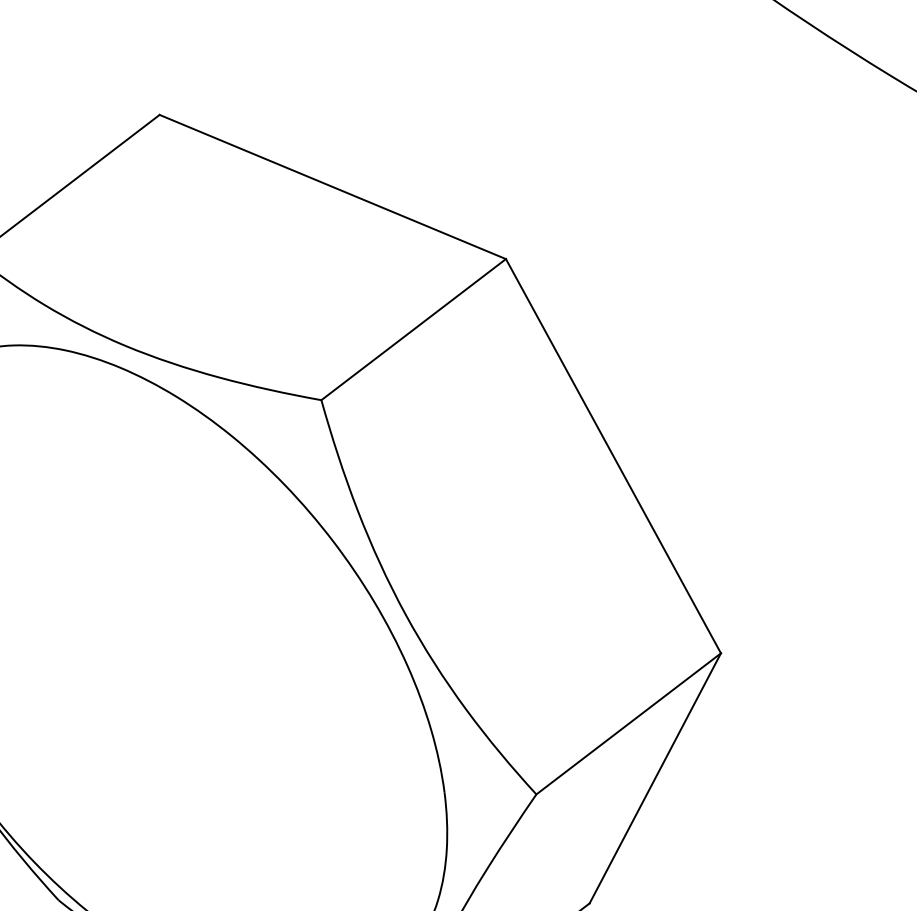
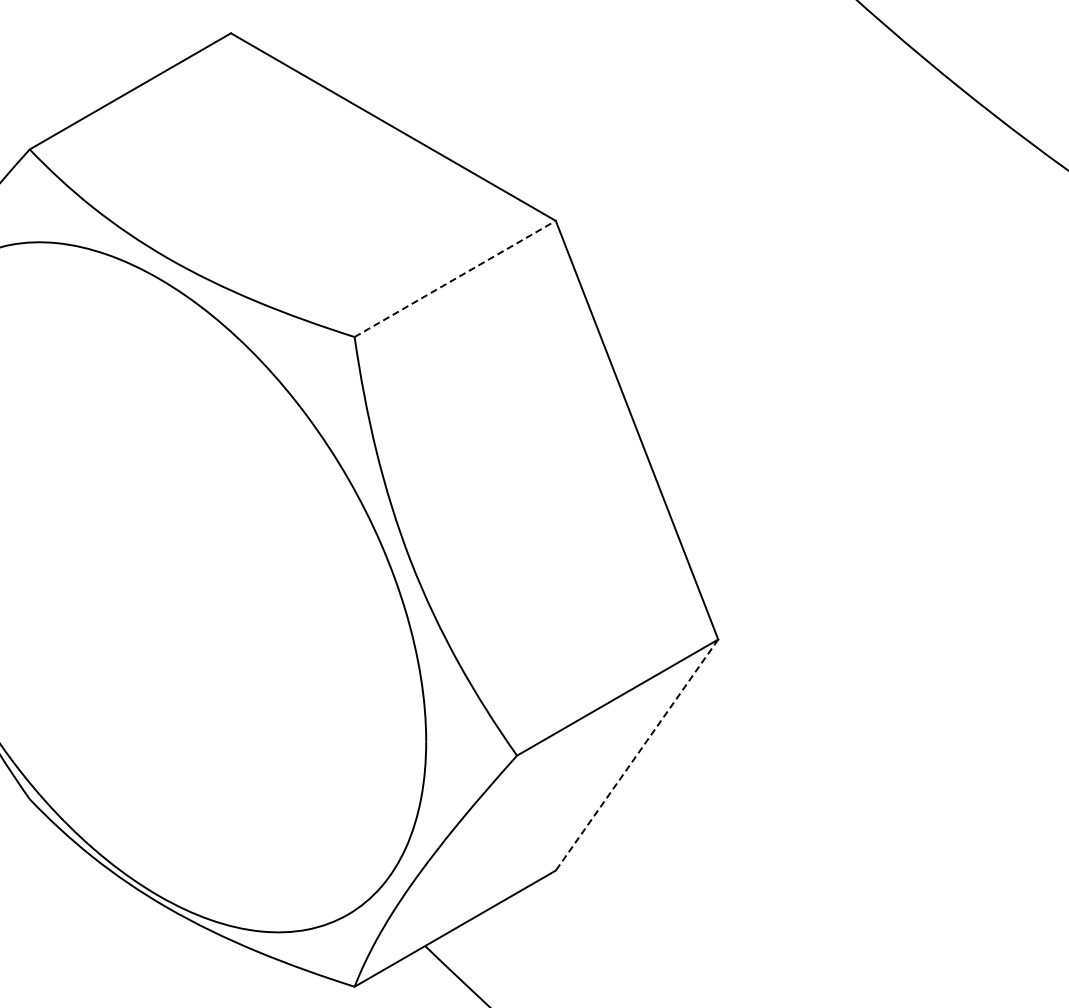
line: (413, 329) -> (455, 278), solid -> dashed
line: (654, 778) -> (636, 755), solid -> dashed

